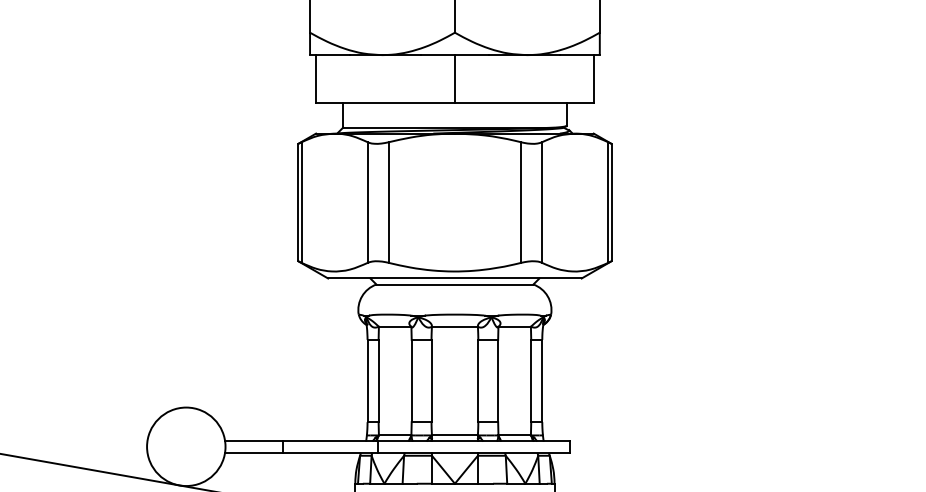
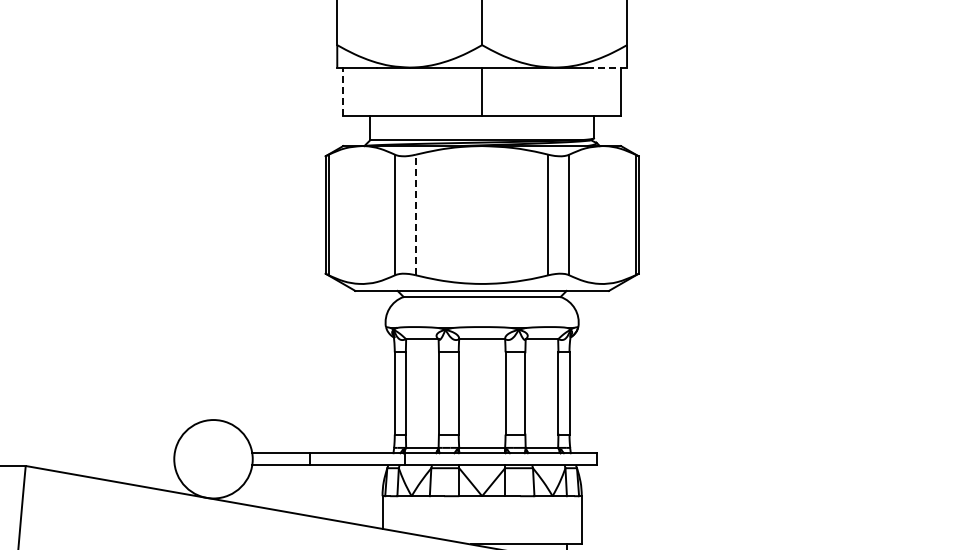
line: (577, 55) -> (604, 67), solid -> dashed
line: (316, 79) -> (343, 91), solid -> dashed
line: (388, 202) -> (415, 214), solid -> dashed

